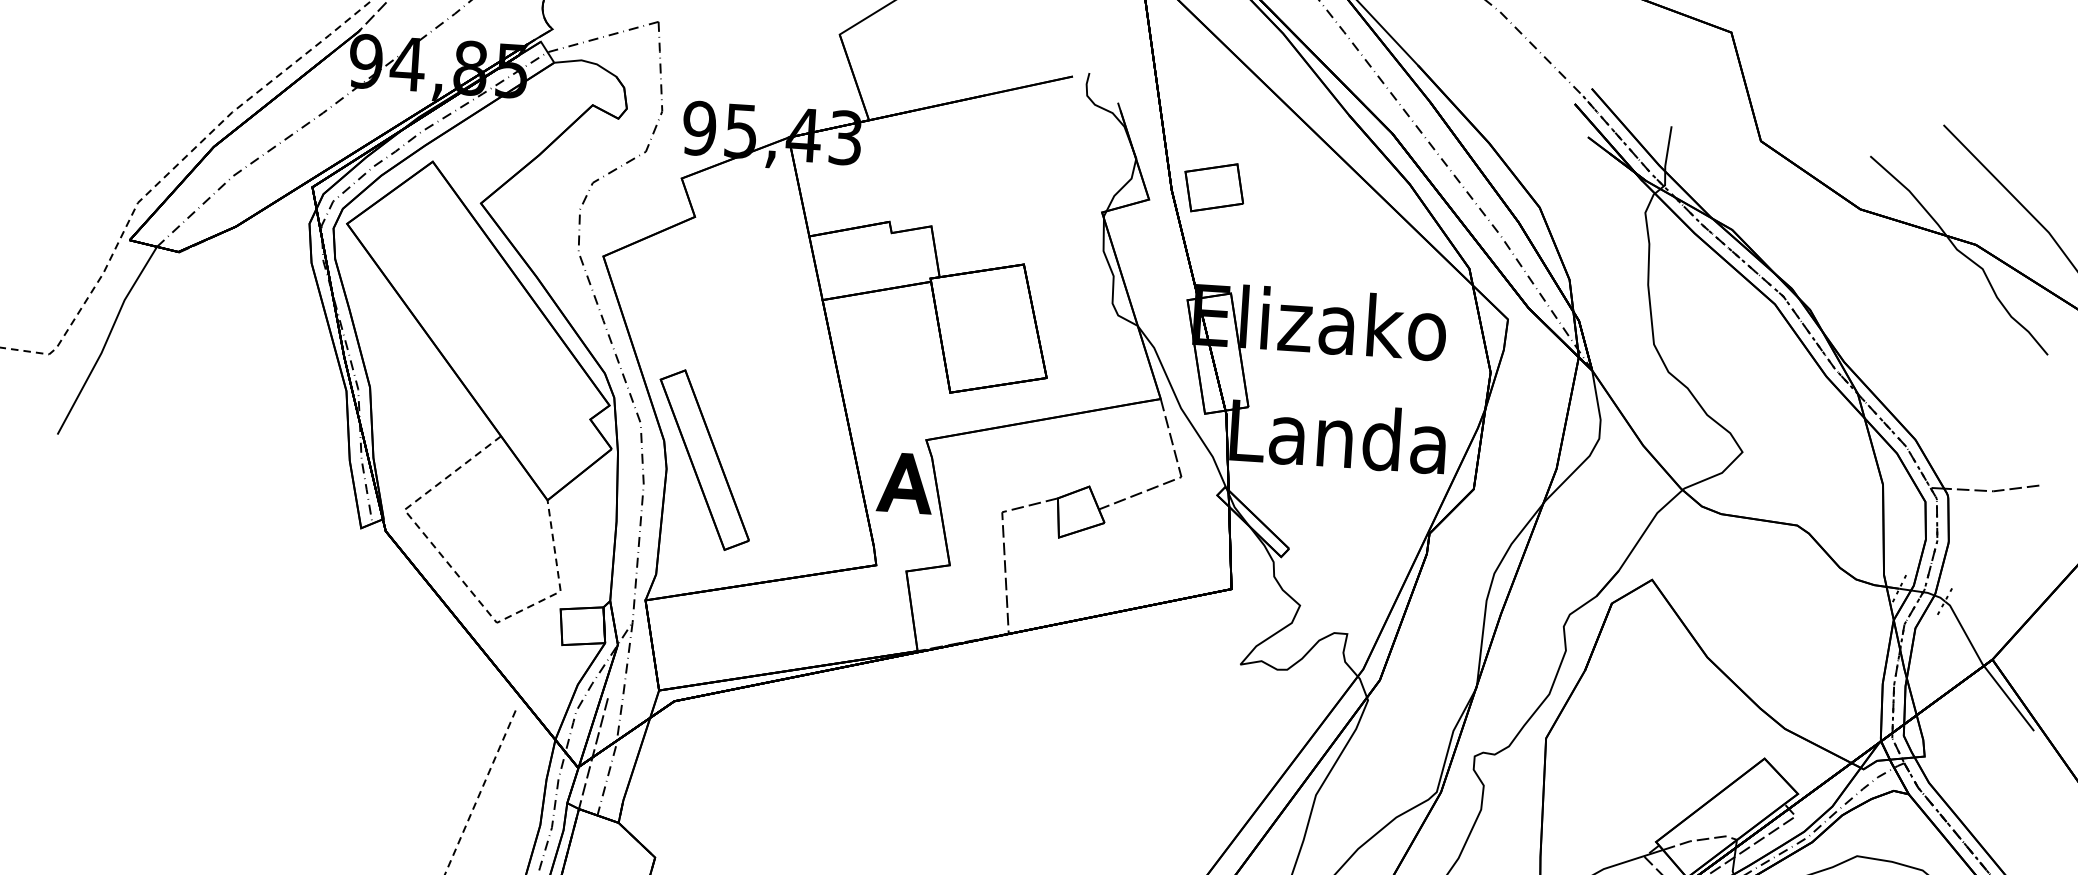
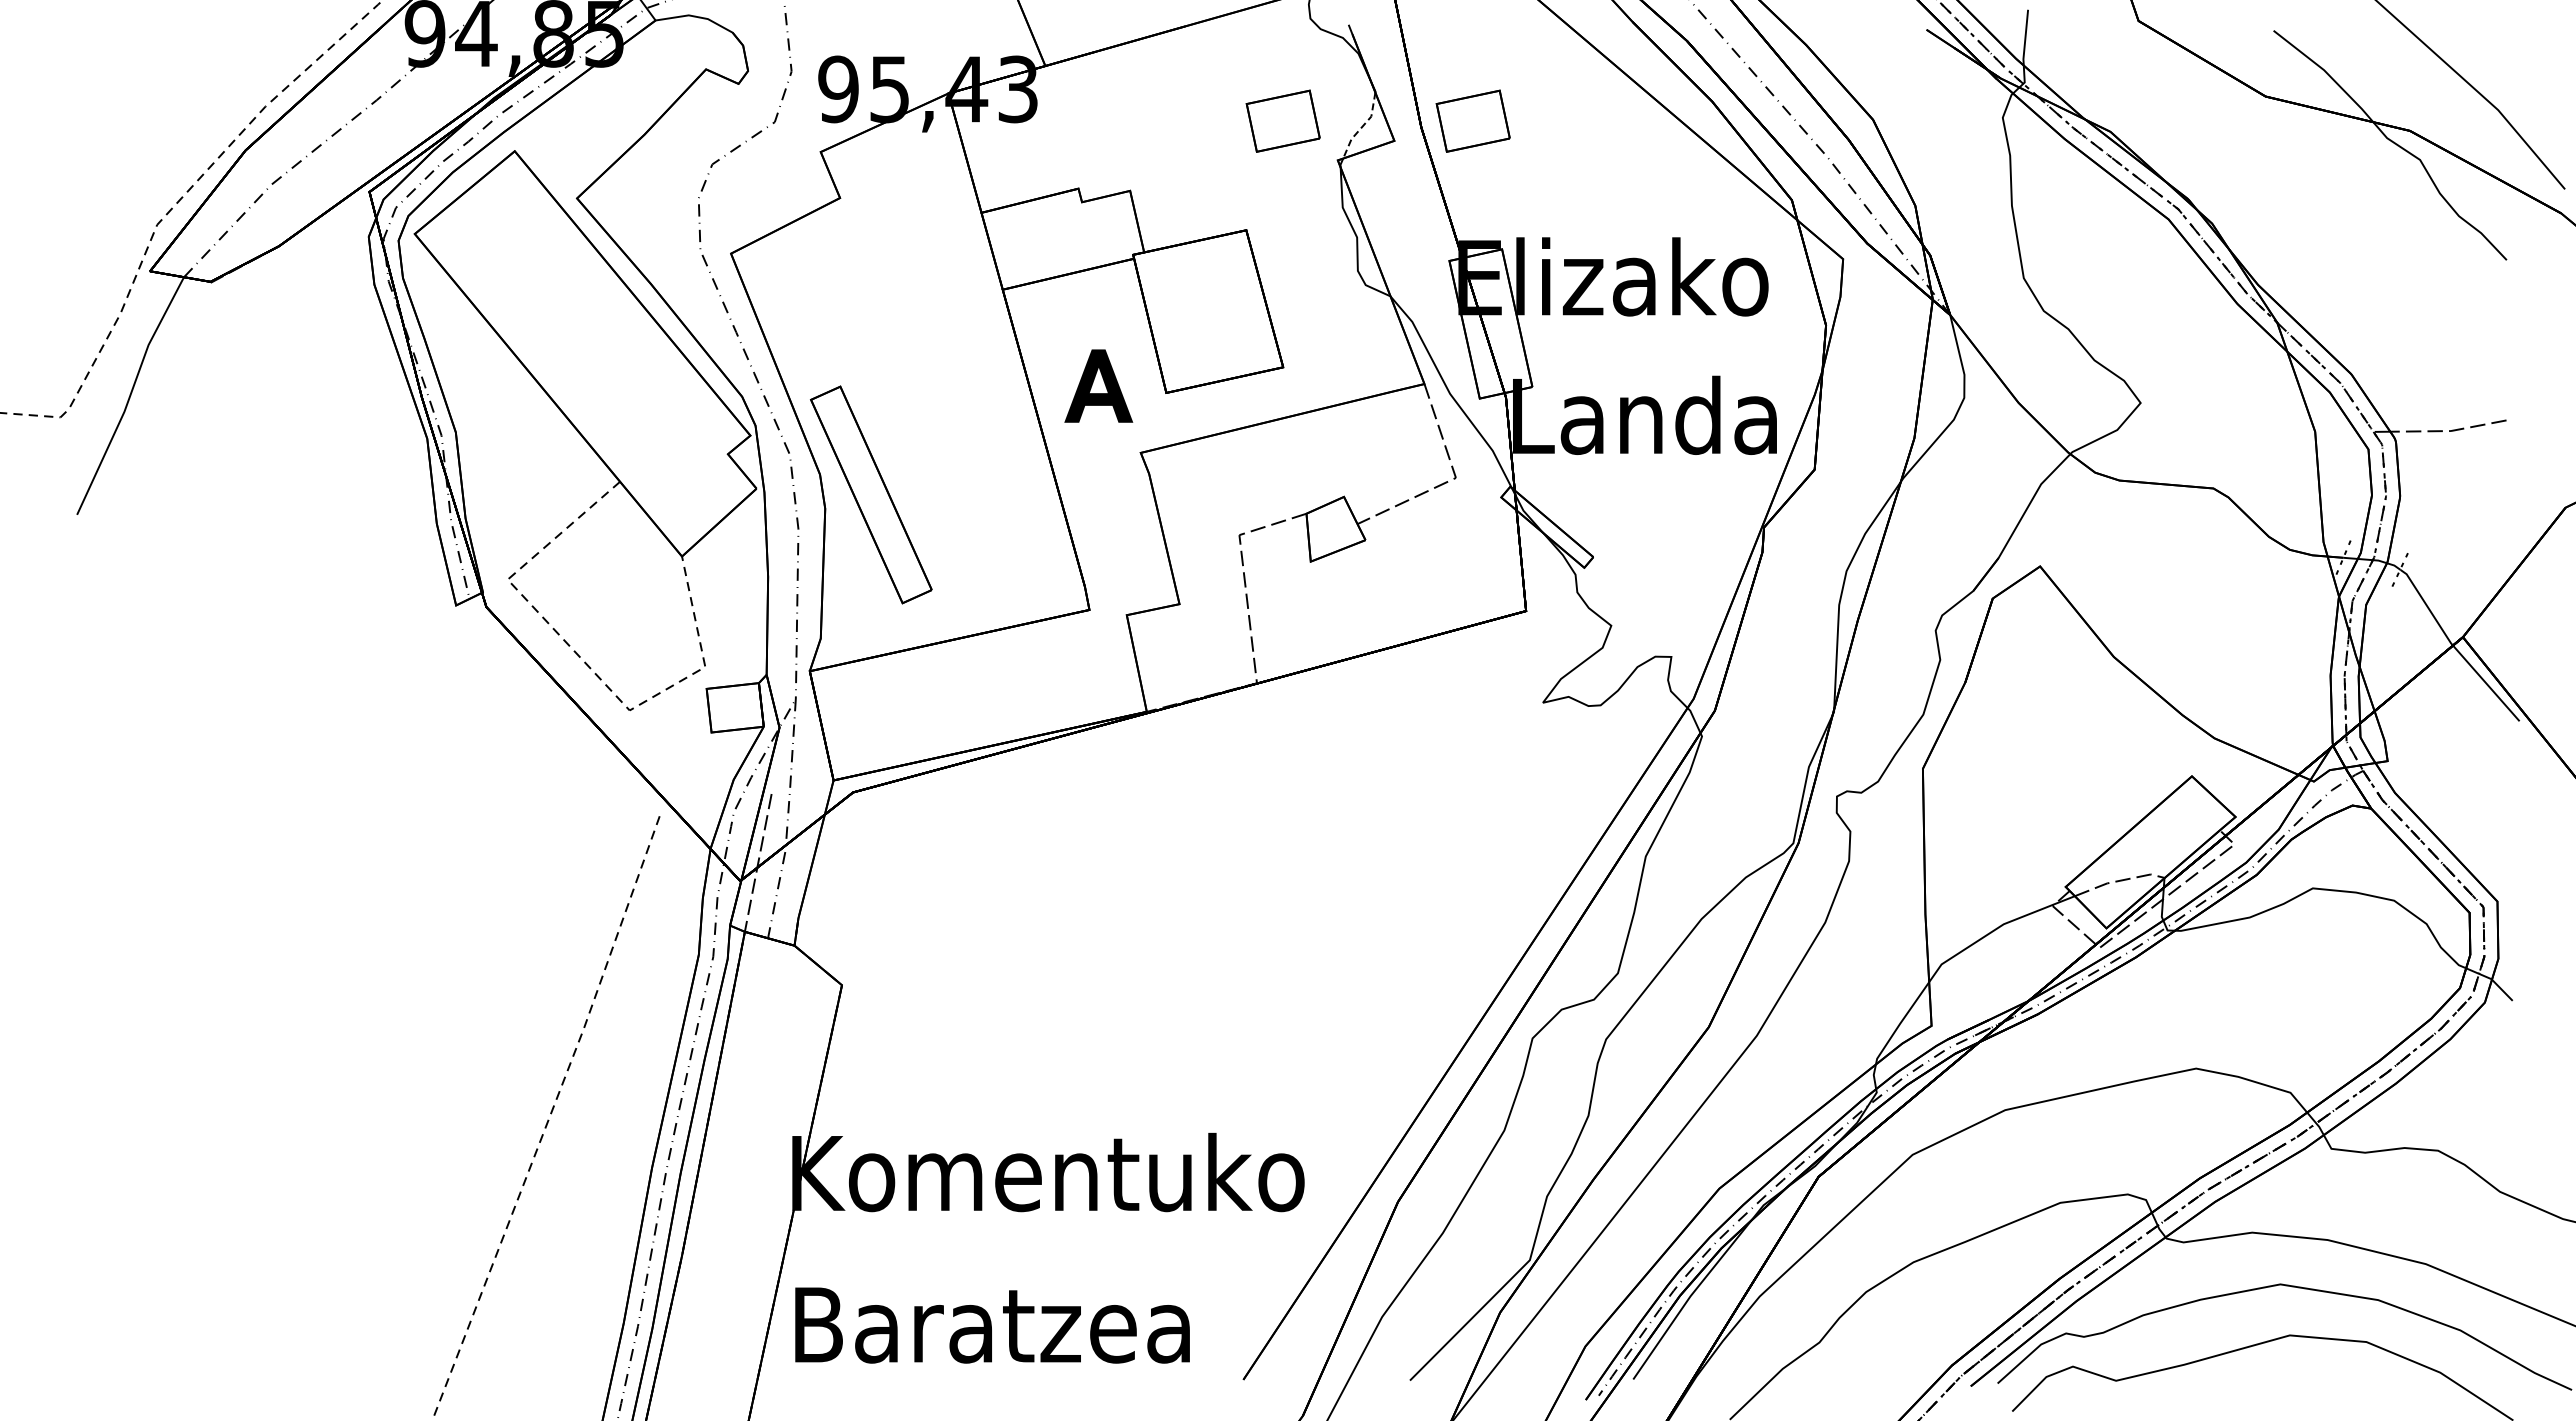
part: (1059, 177) -> (1282, 120), added
line: (1123, 186) -> (1362, 126), solid -> dashed
part: (905, 482) -> (1098, 385), moved

